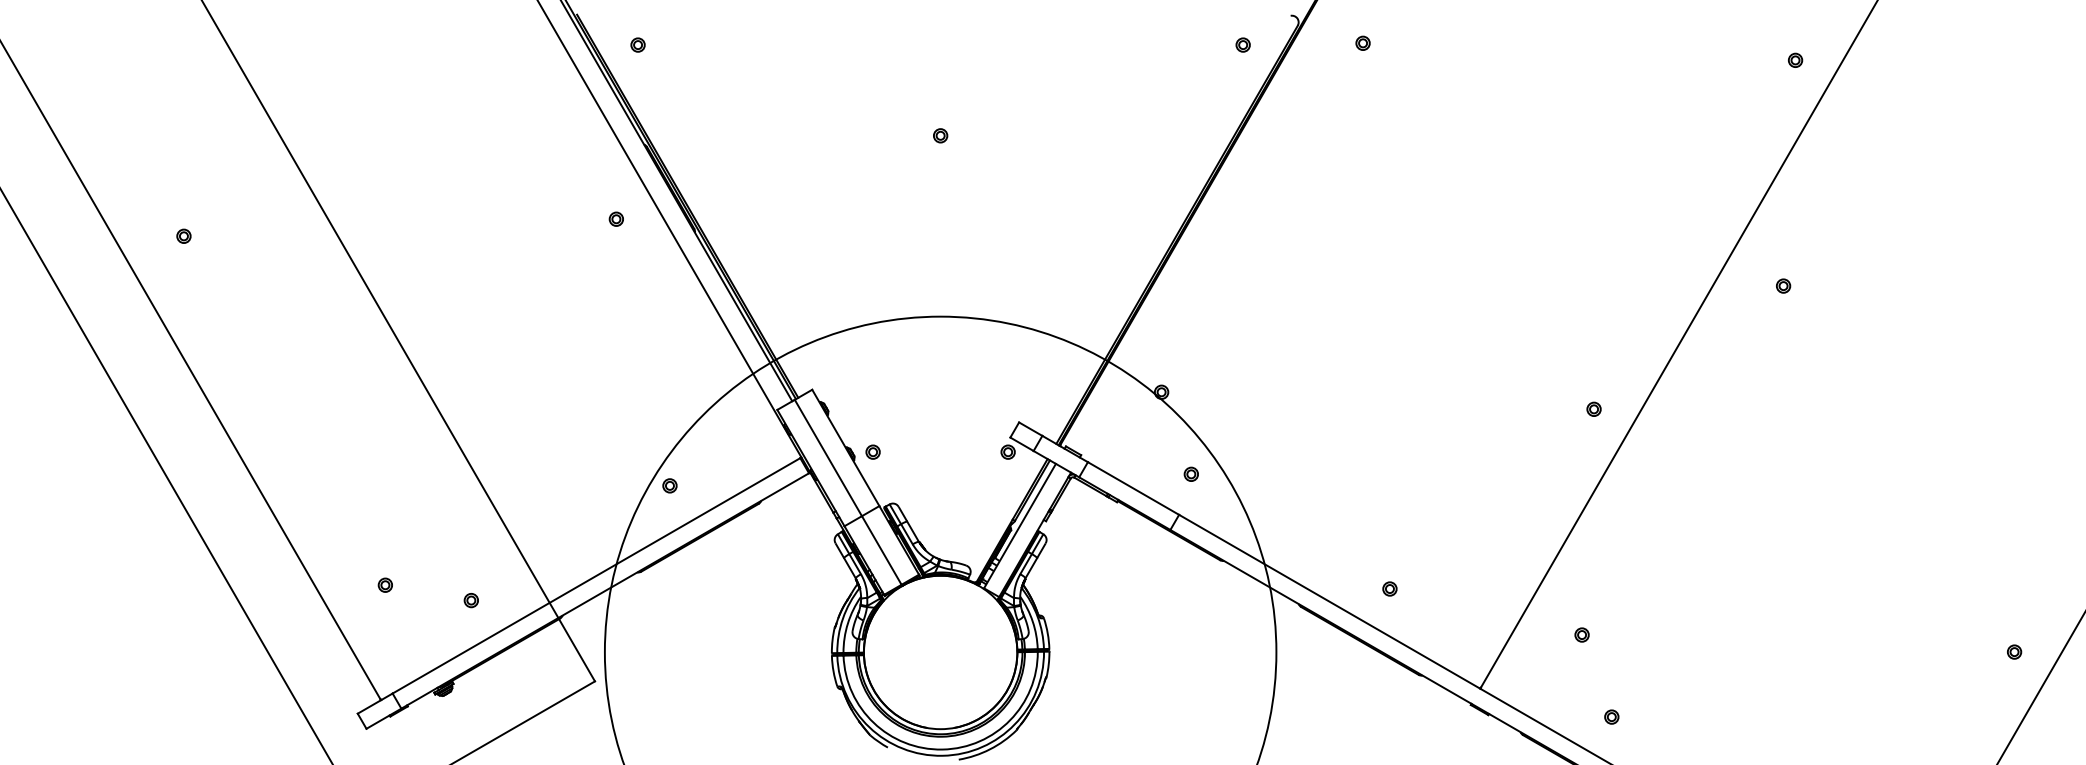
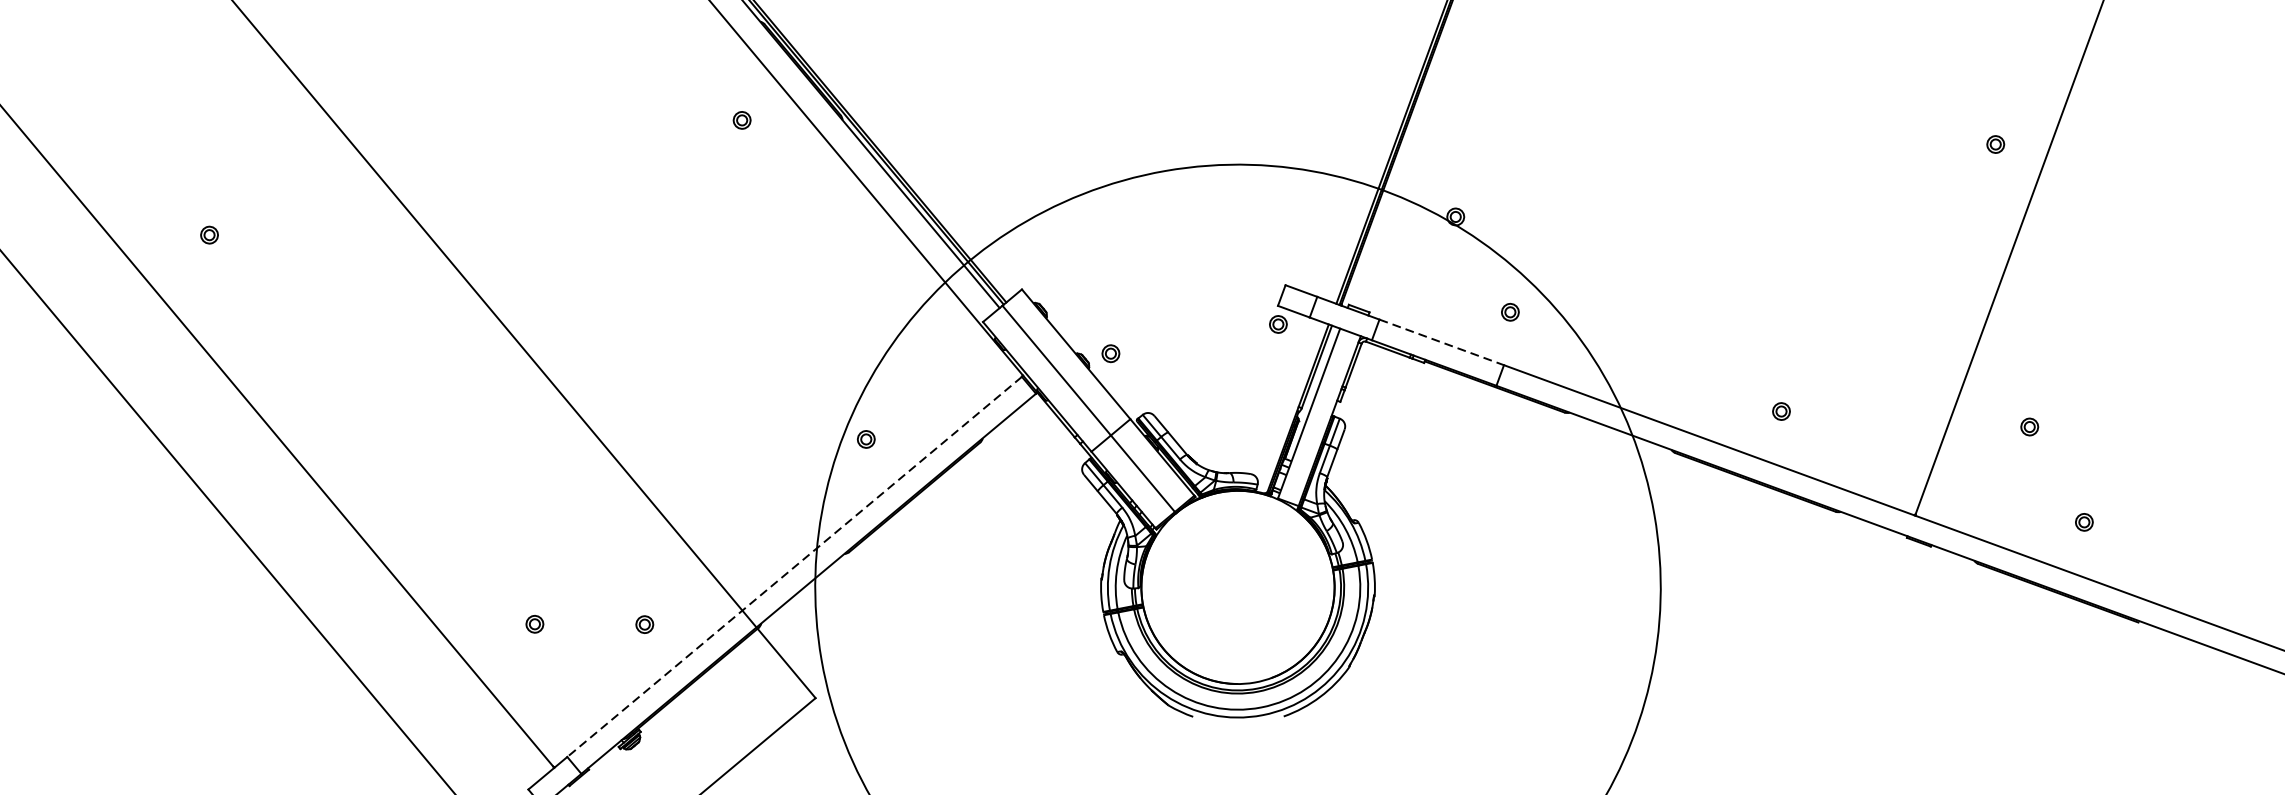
line: (1133, 488) -> (1441, 342), solid -> dashed
line: (596, 576) -> (794, 567), solid -> dashed

